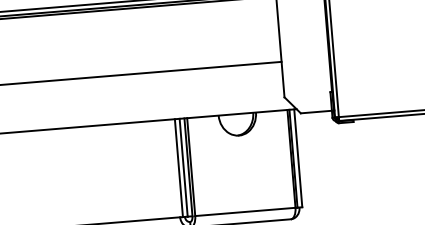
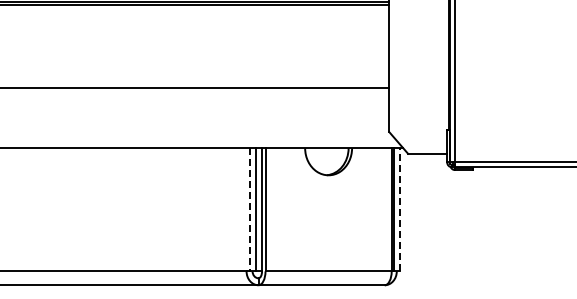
line: (298, 158) -> (400, 209), solid -> dashed
line: (179, 167) -> (250, 209), solid -> dashed

